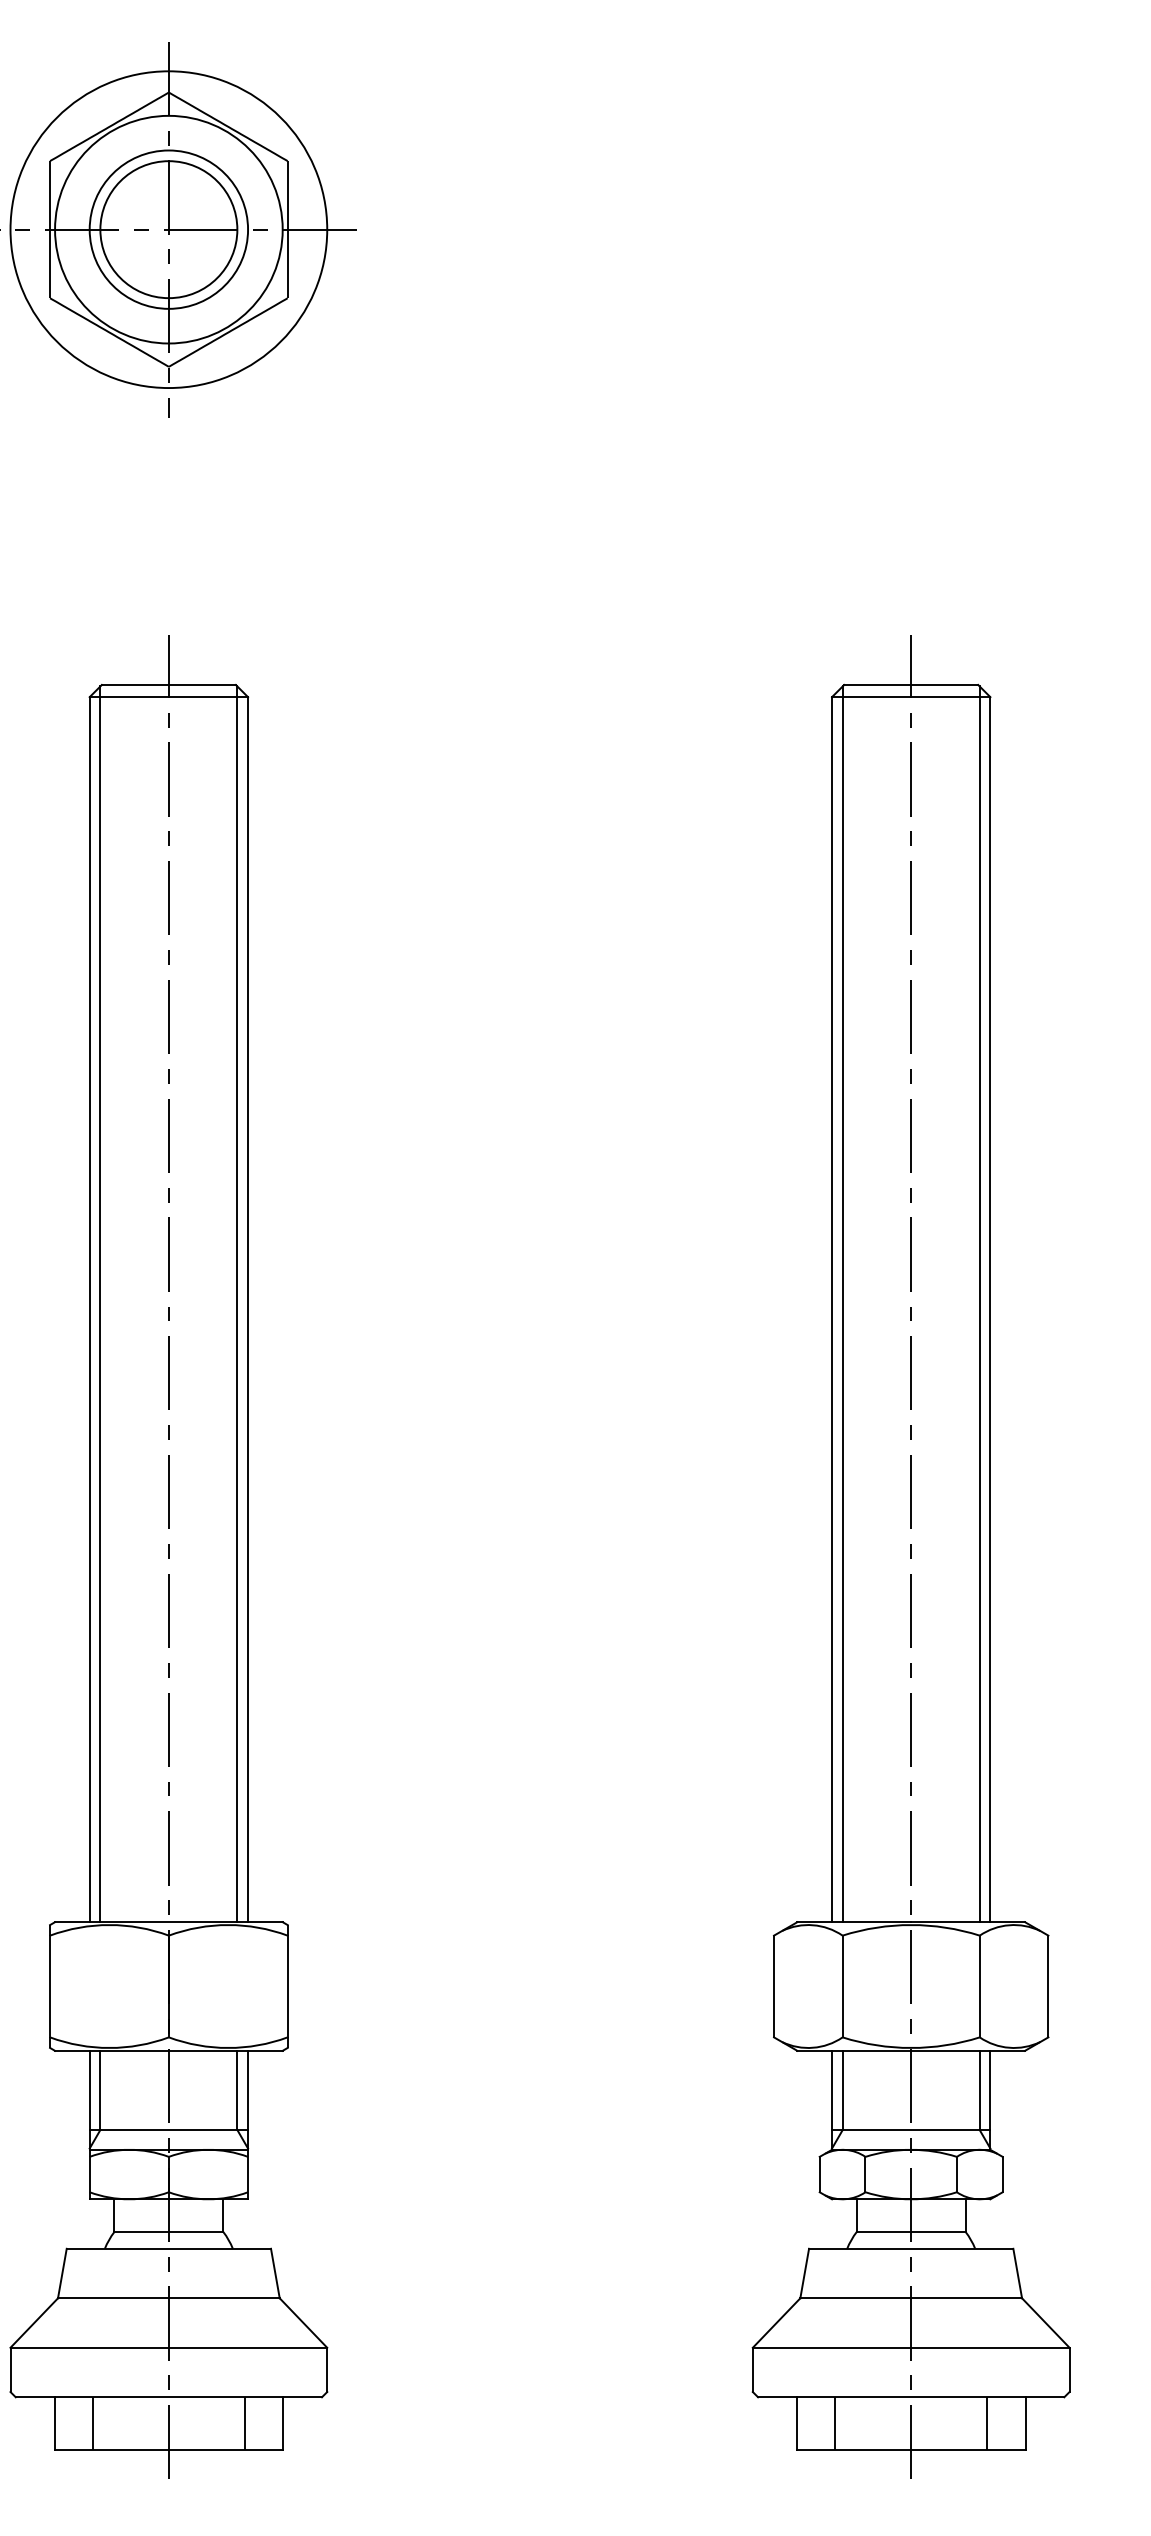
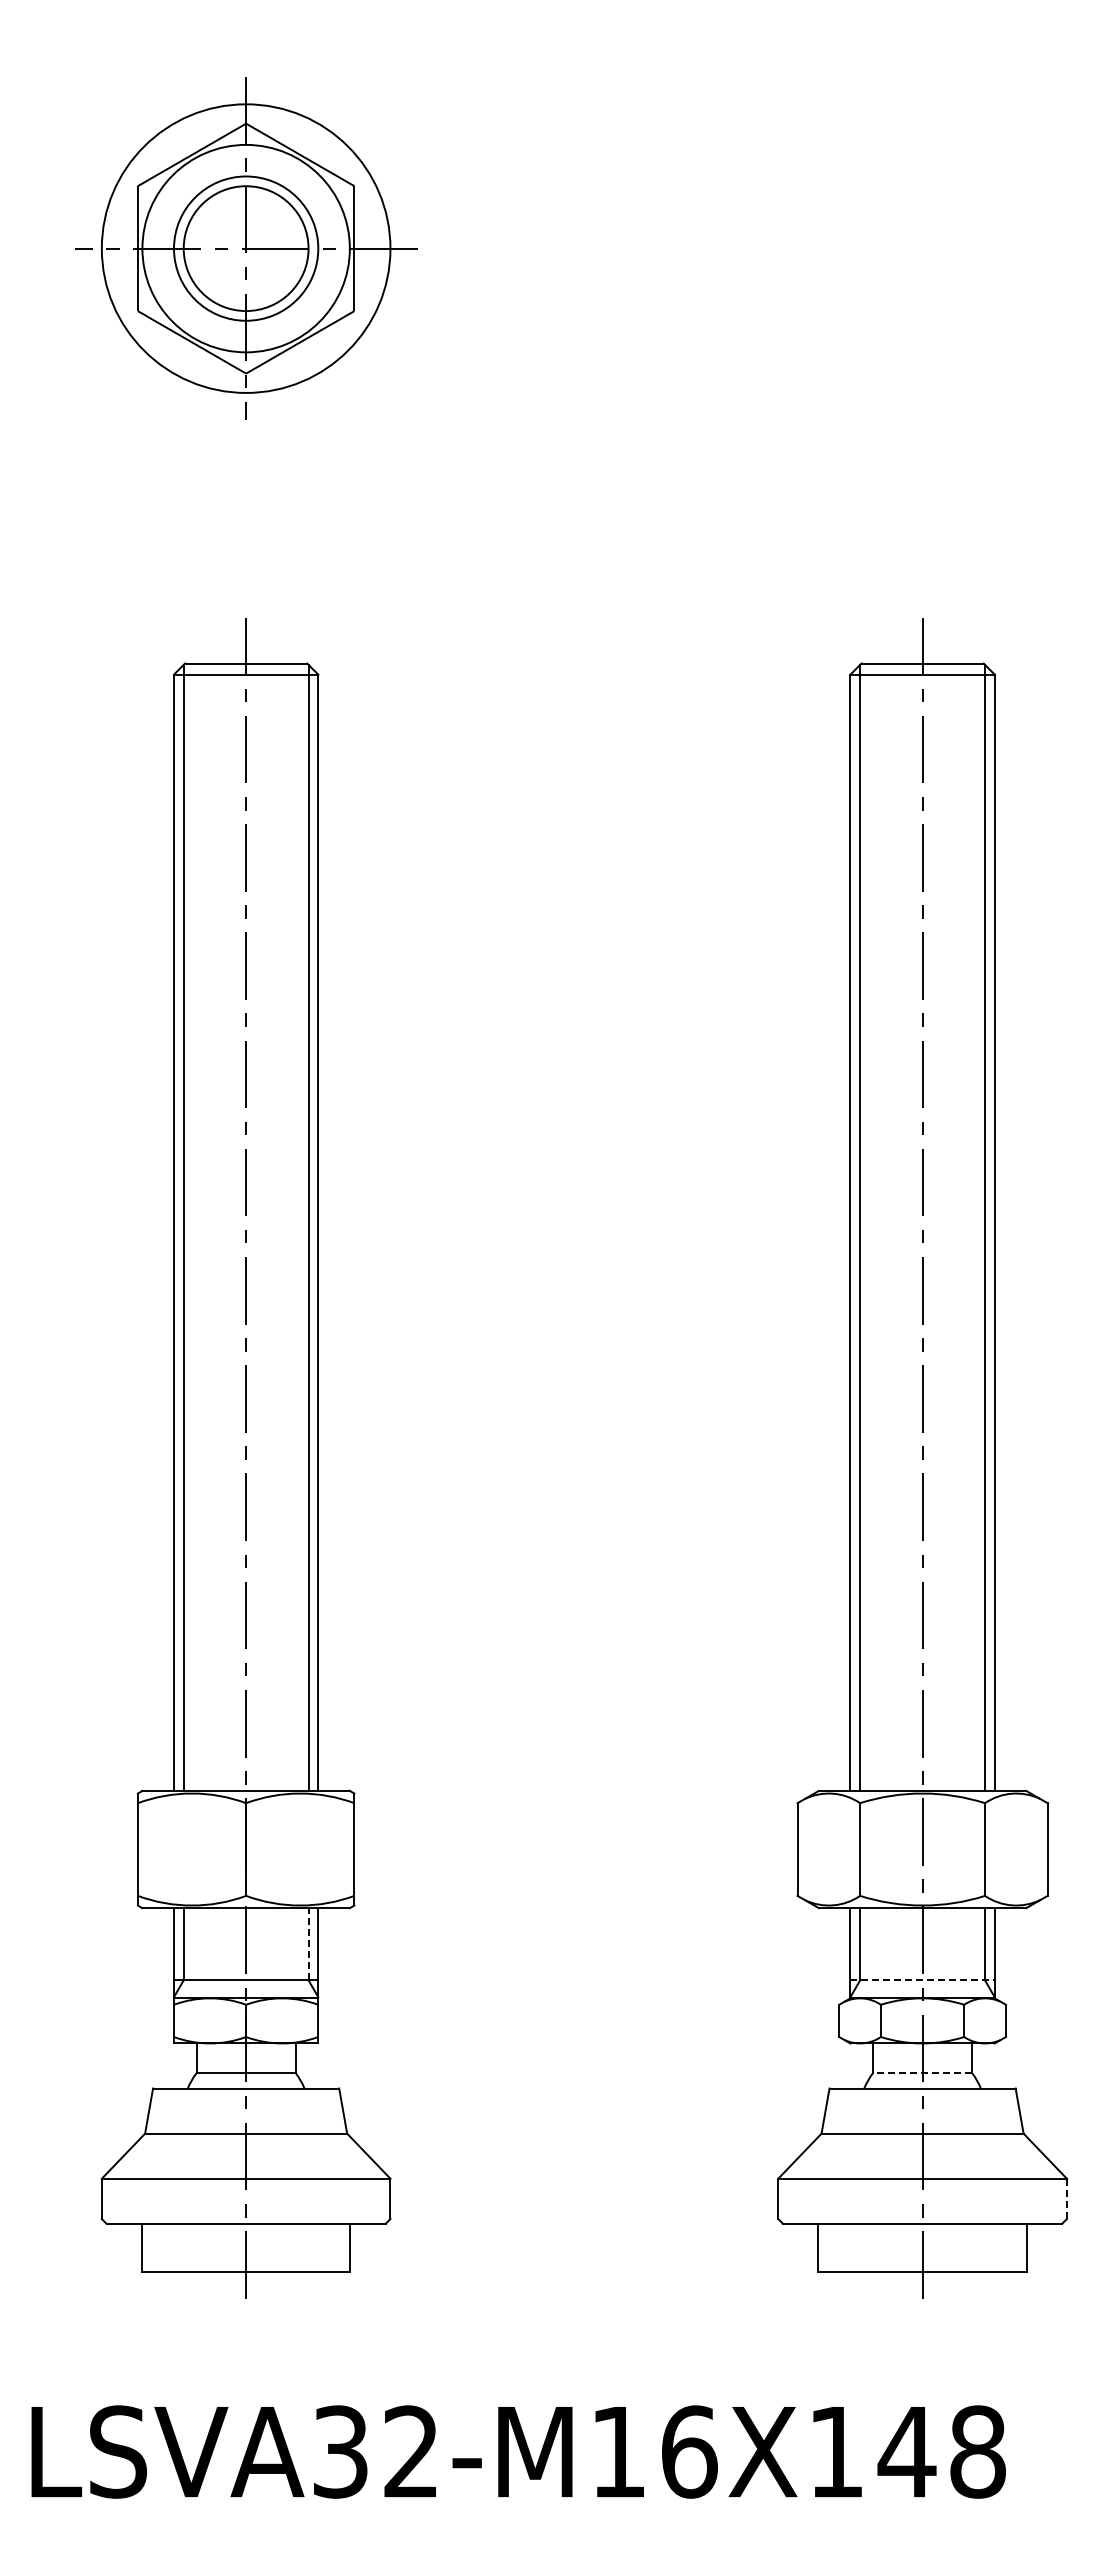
line: (237, 2089) -> (308, 1943), solid -> dashed
line: (912, 2130) -> (923, 1980), solid -> dashed
line: (911, 2232) -> (922, 2073), solid -> dashed
line: (1069, 2369) -> (1066, 2198), solid -> dashed
line: (93, 2423) -> (177, 2247), removed
line: (244, 2423) -> (315, 2247), removed
line: (835, 2423) -> (853, 2247), removed
line: (986, 2423) -> (991, 2247), removed

